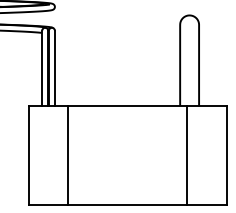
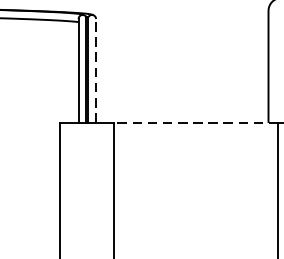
line: (54, 68) -> (95, 71), solid -> dashed
line: (127, 106) -> (196, 123), solid -> dashed

